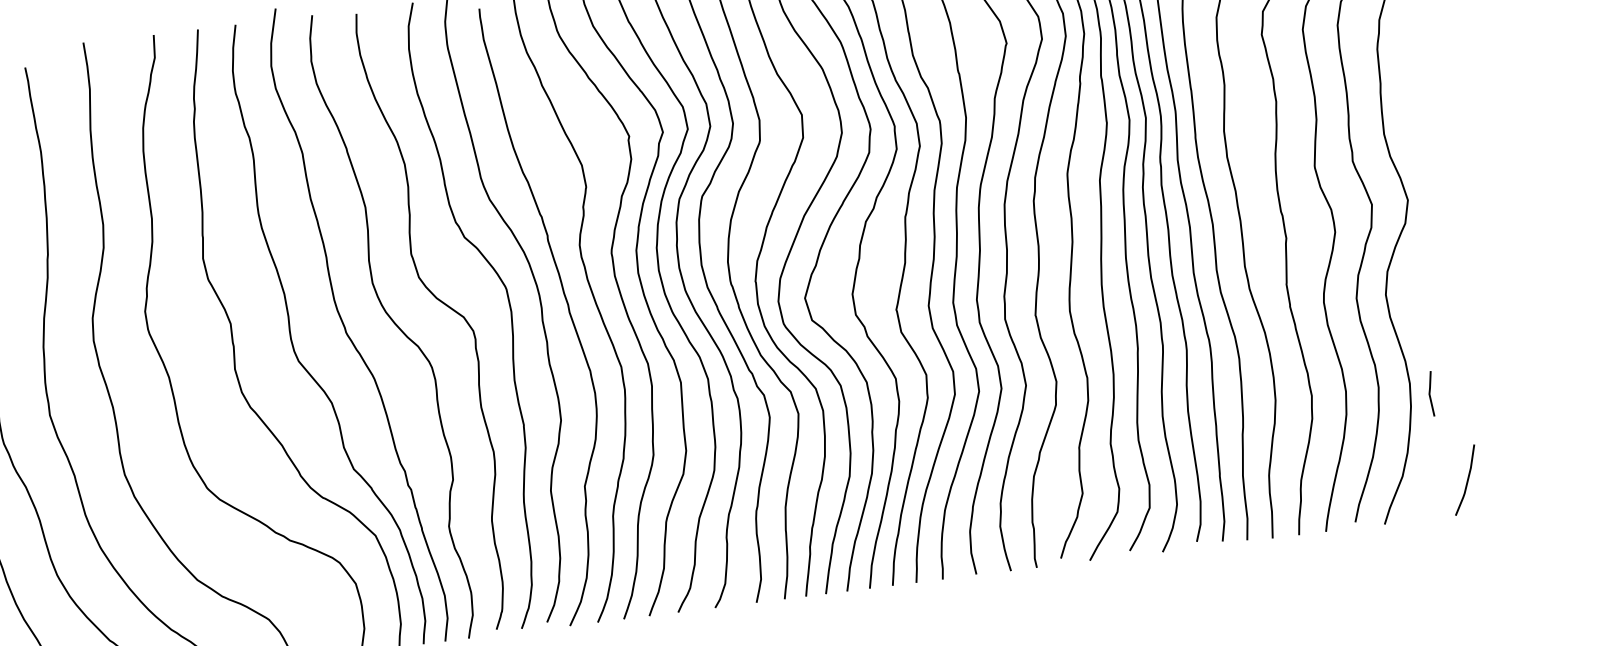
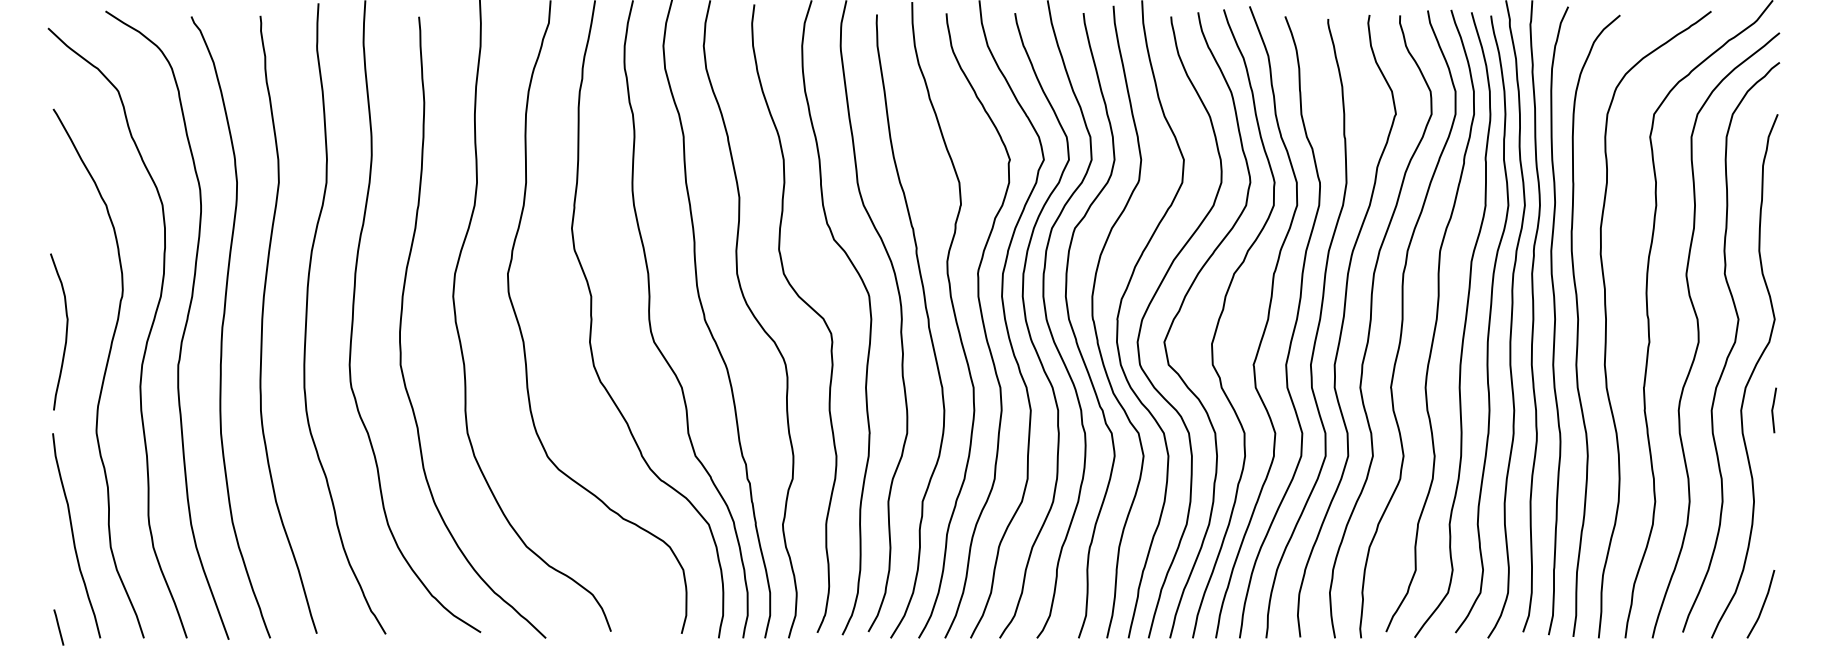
line: (1430, 394) -> (1773, 410), moved
line: (1466, 480) -> (1762, 604), moved

